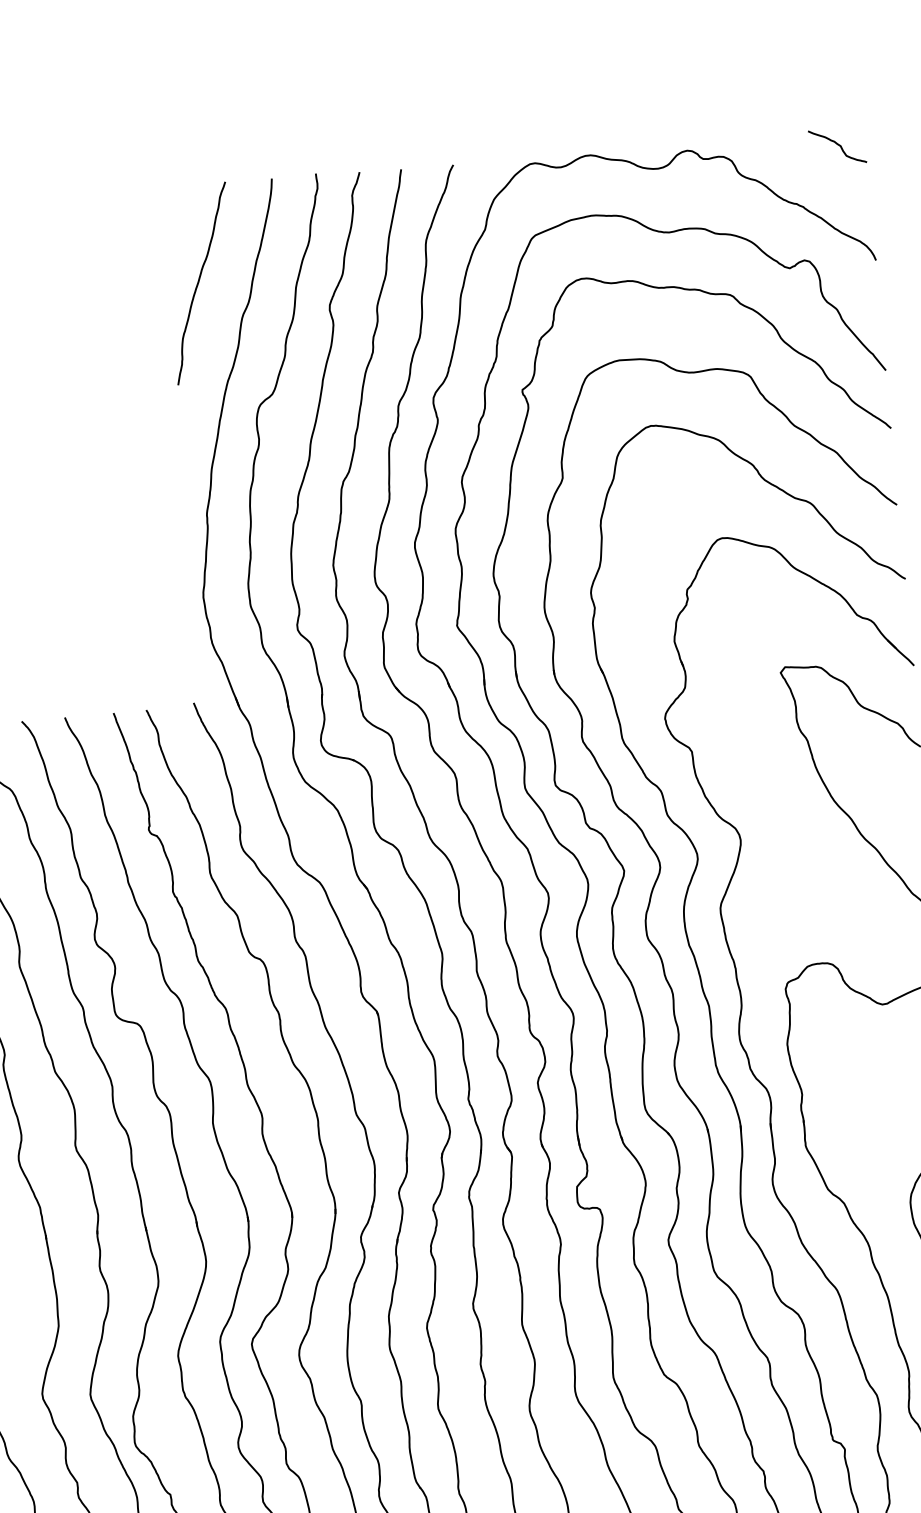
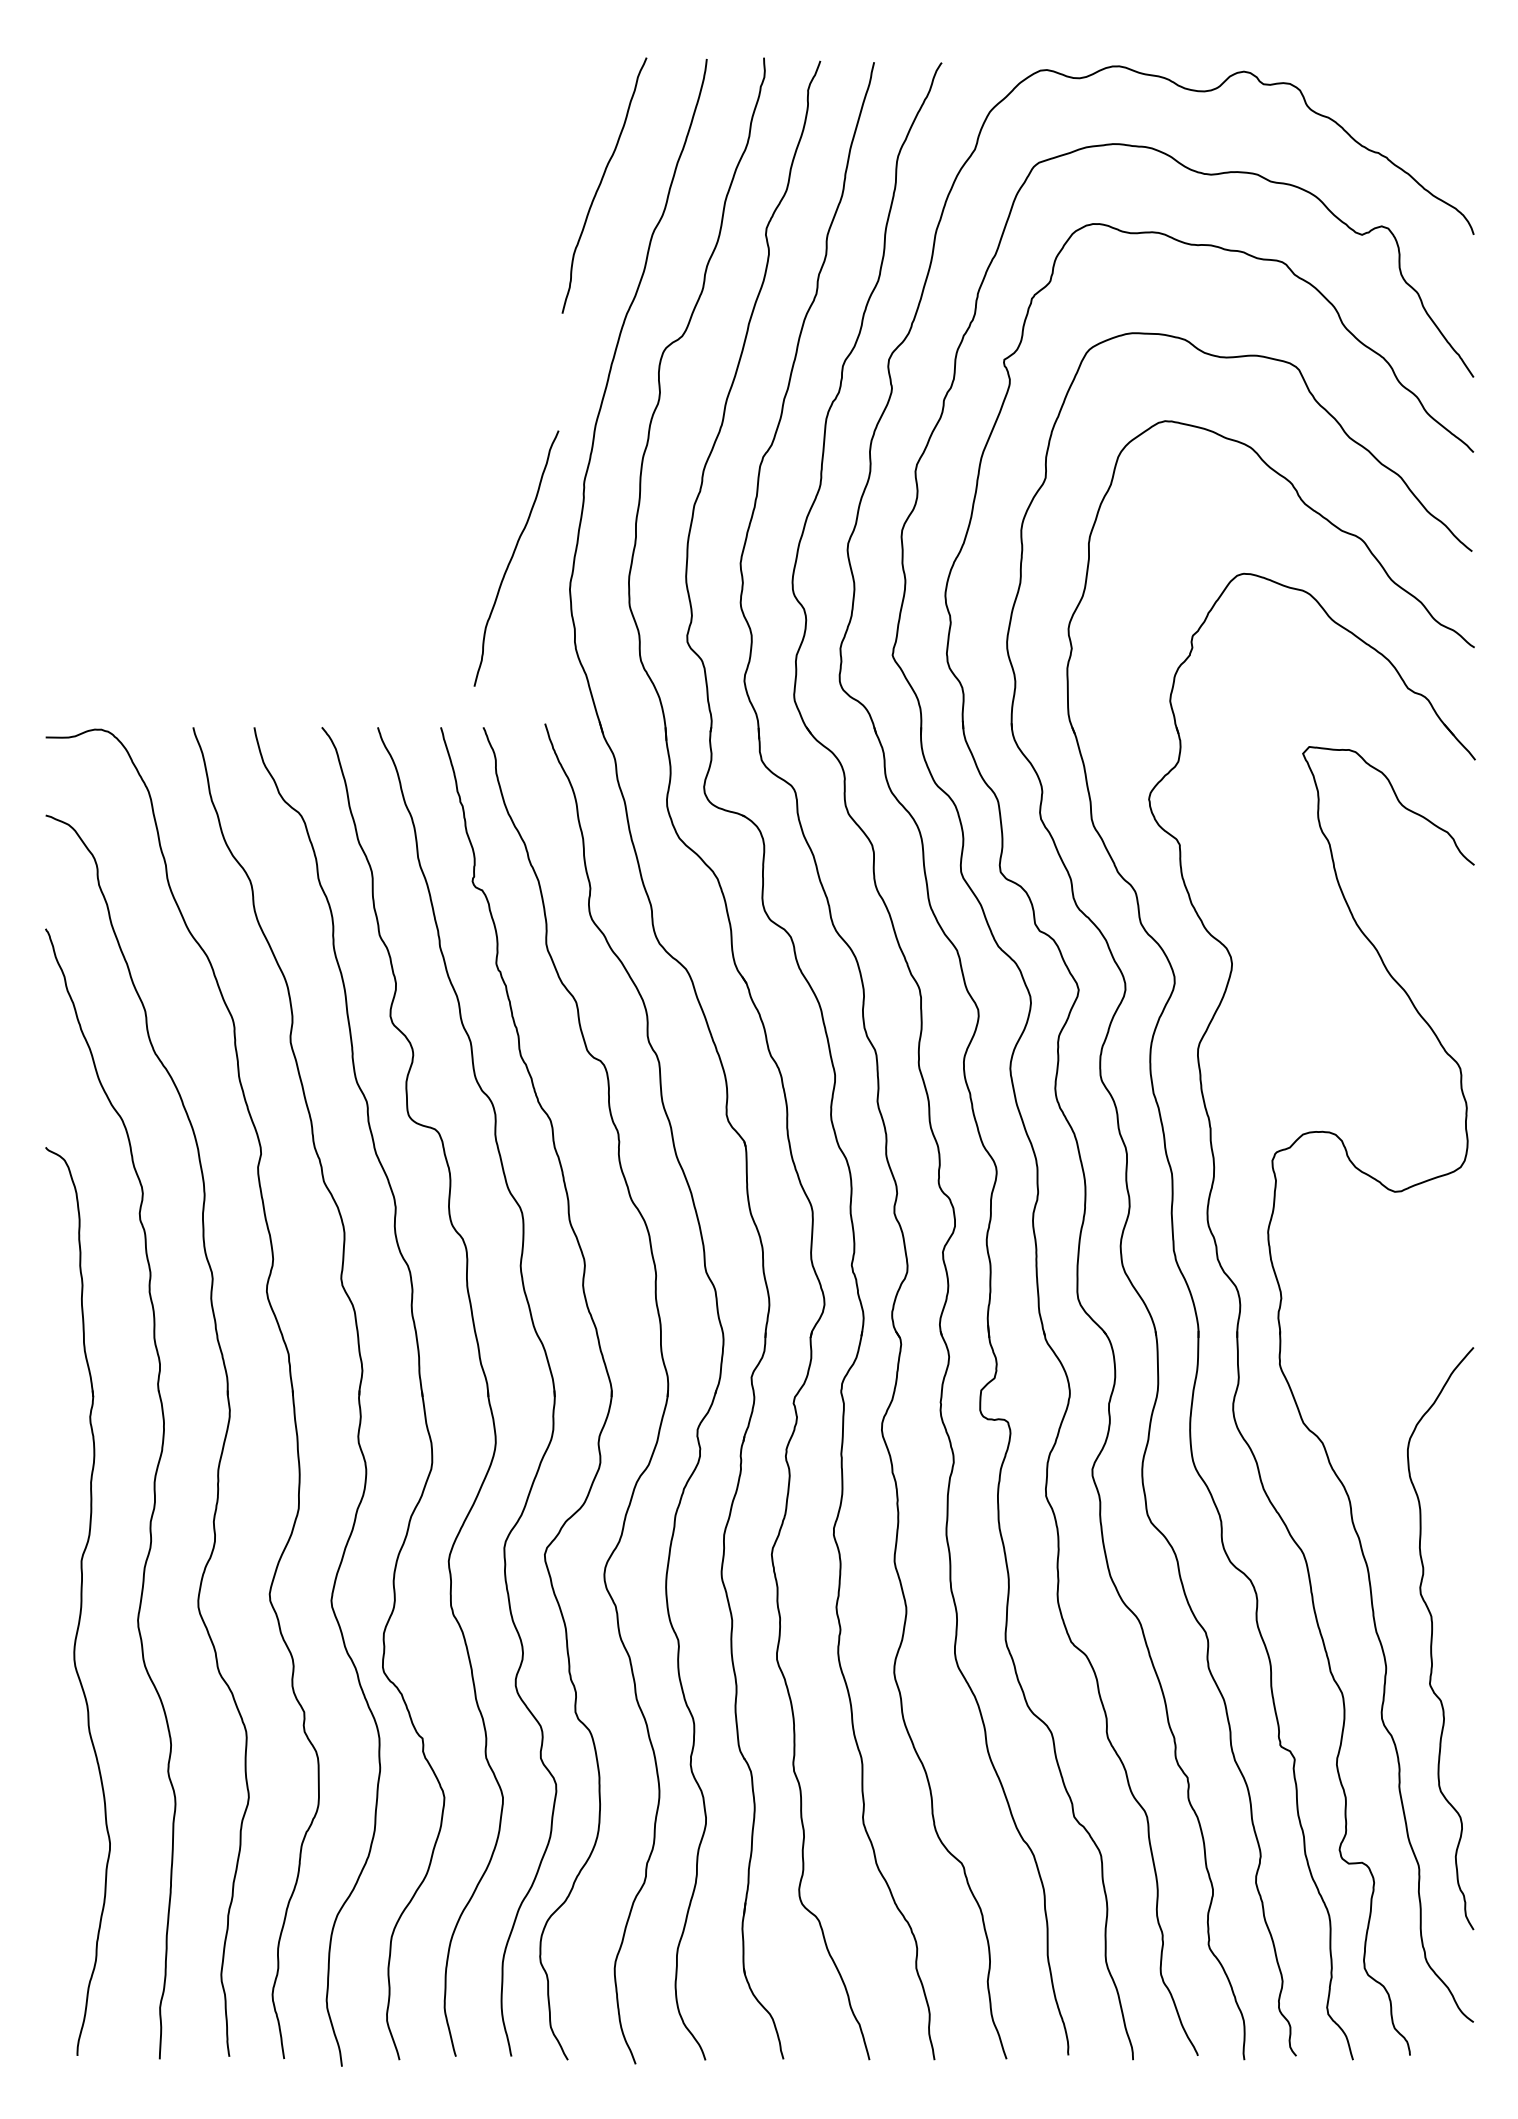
curve: (838, 145) -> (1438, 82), removed
curve: (157, 576) -> (513, 556), added

